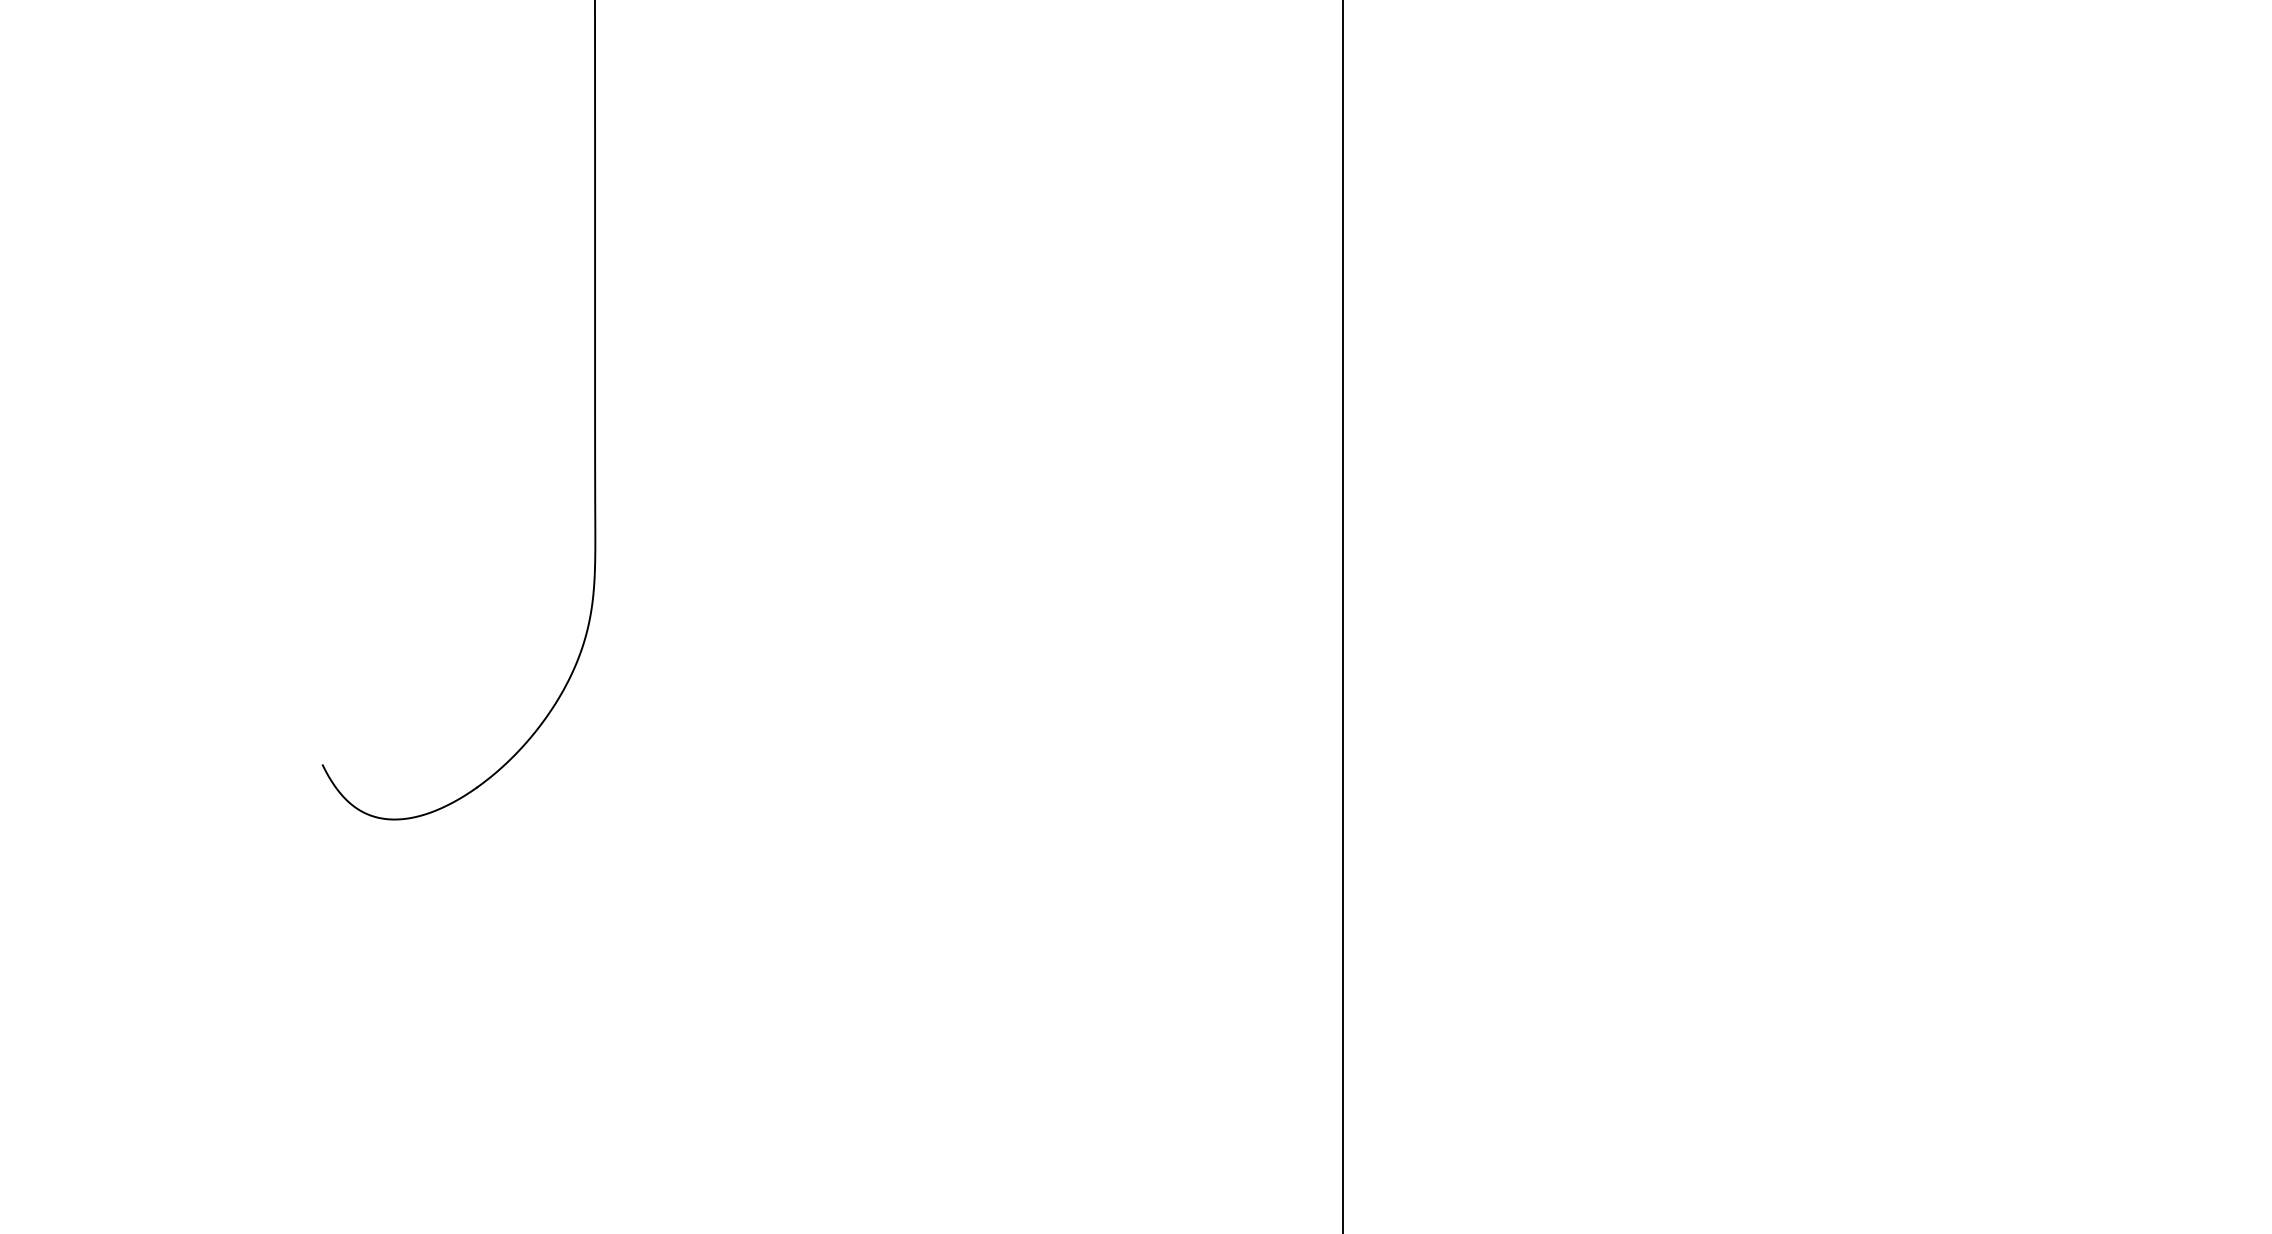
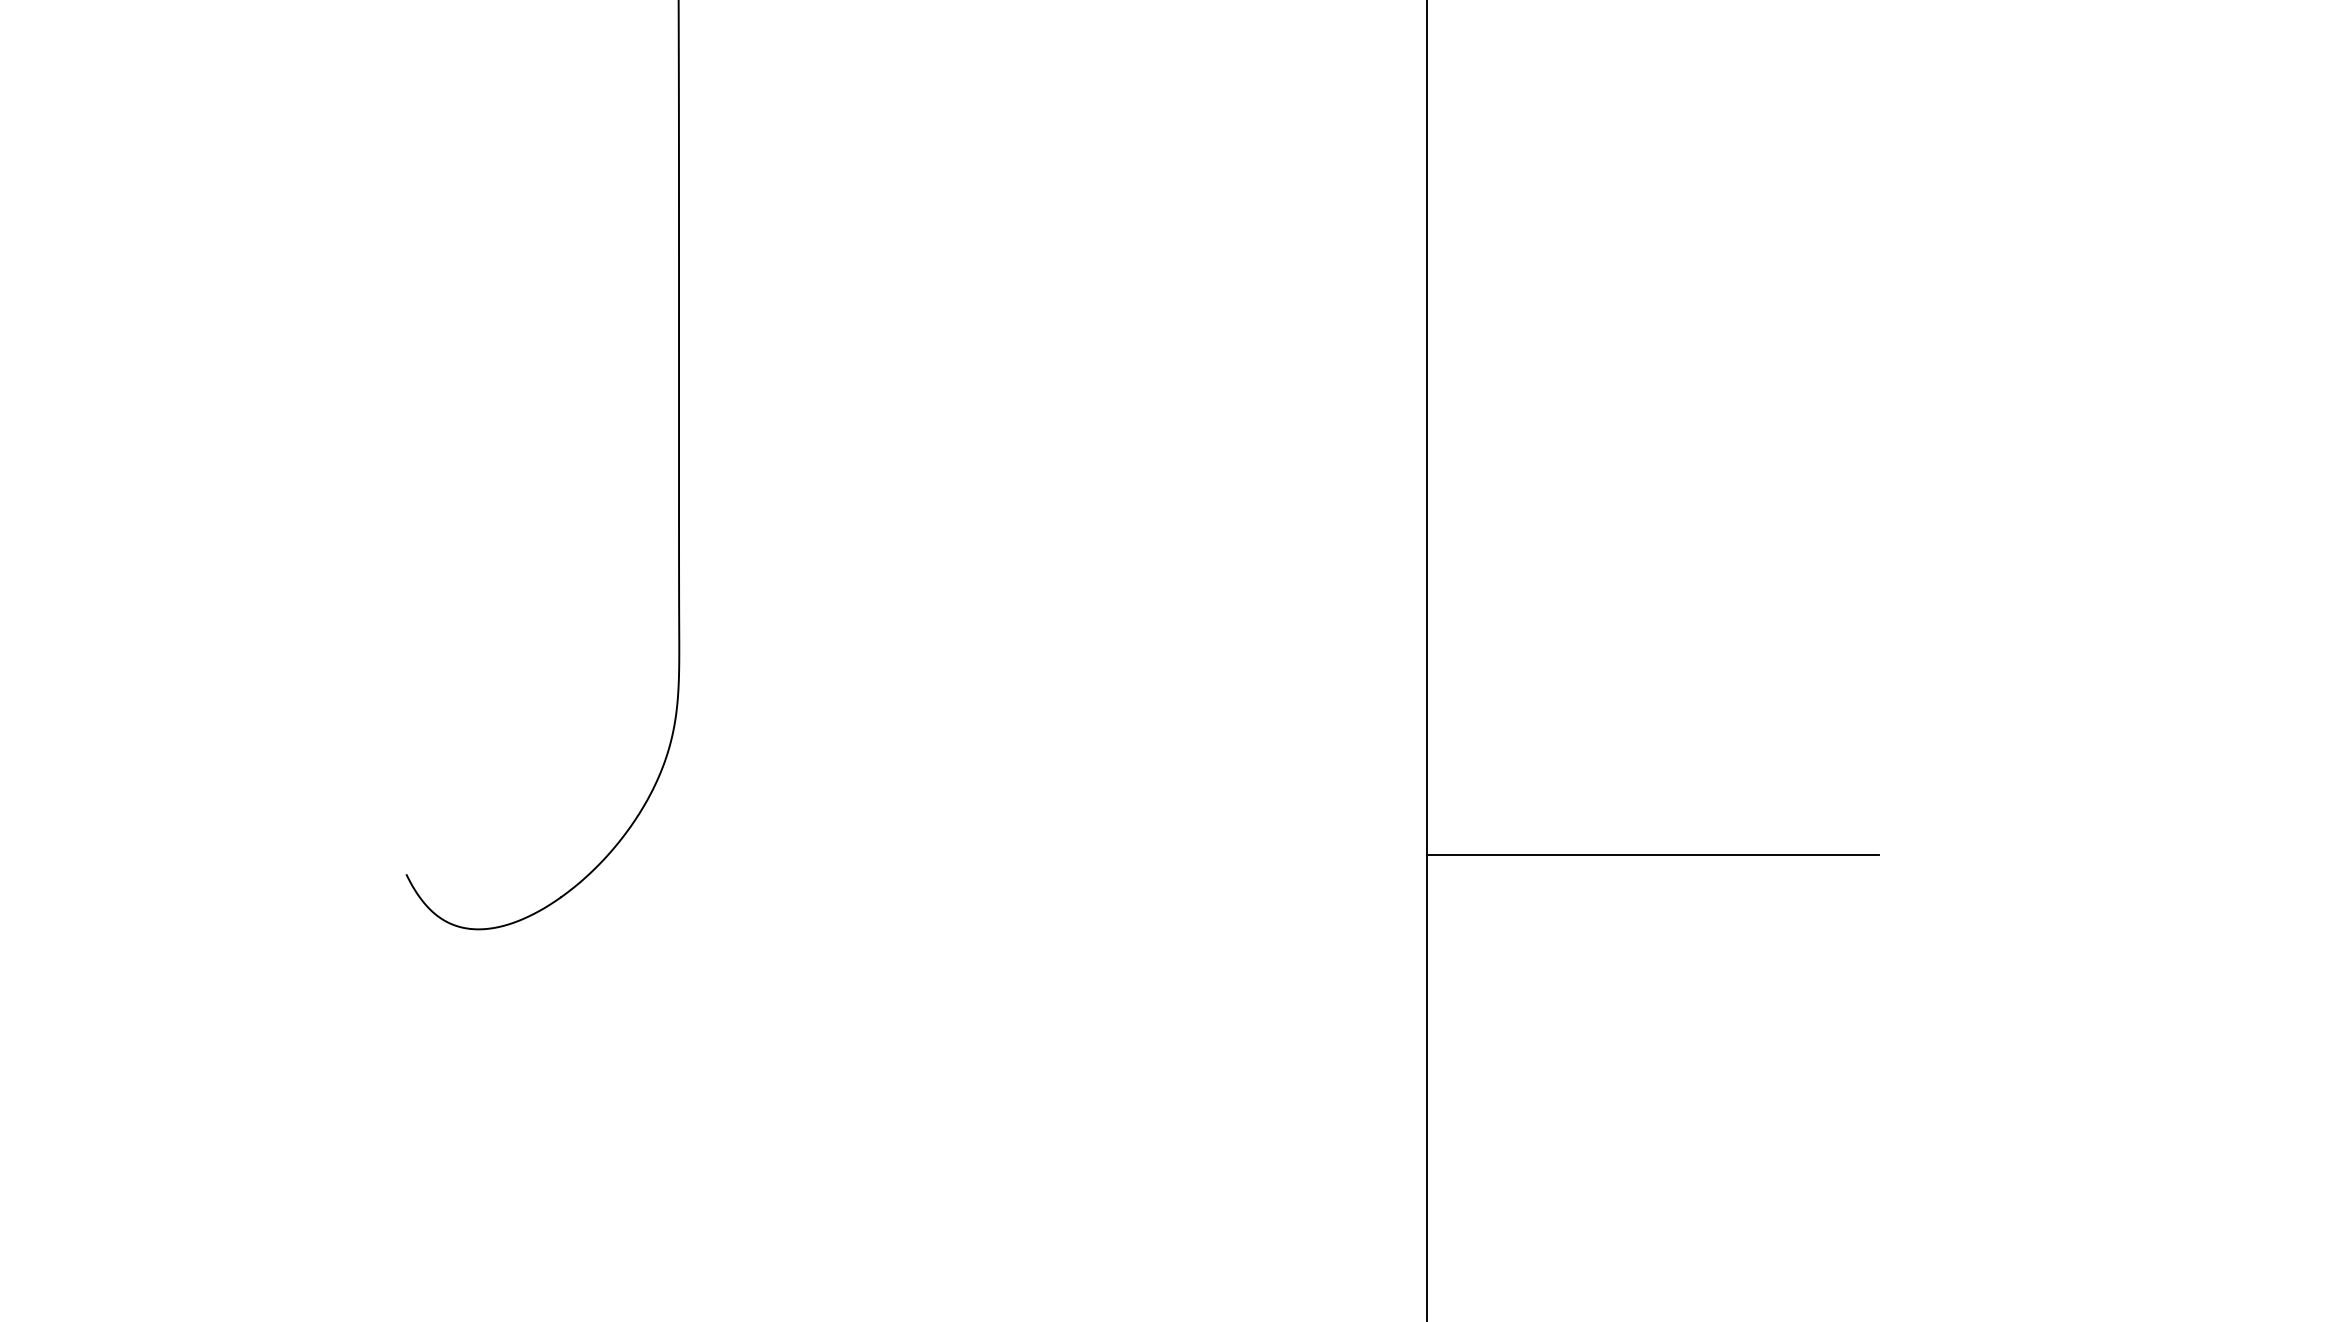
line: (1568, 744) -> (1652, 854), added

